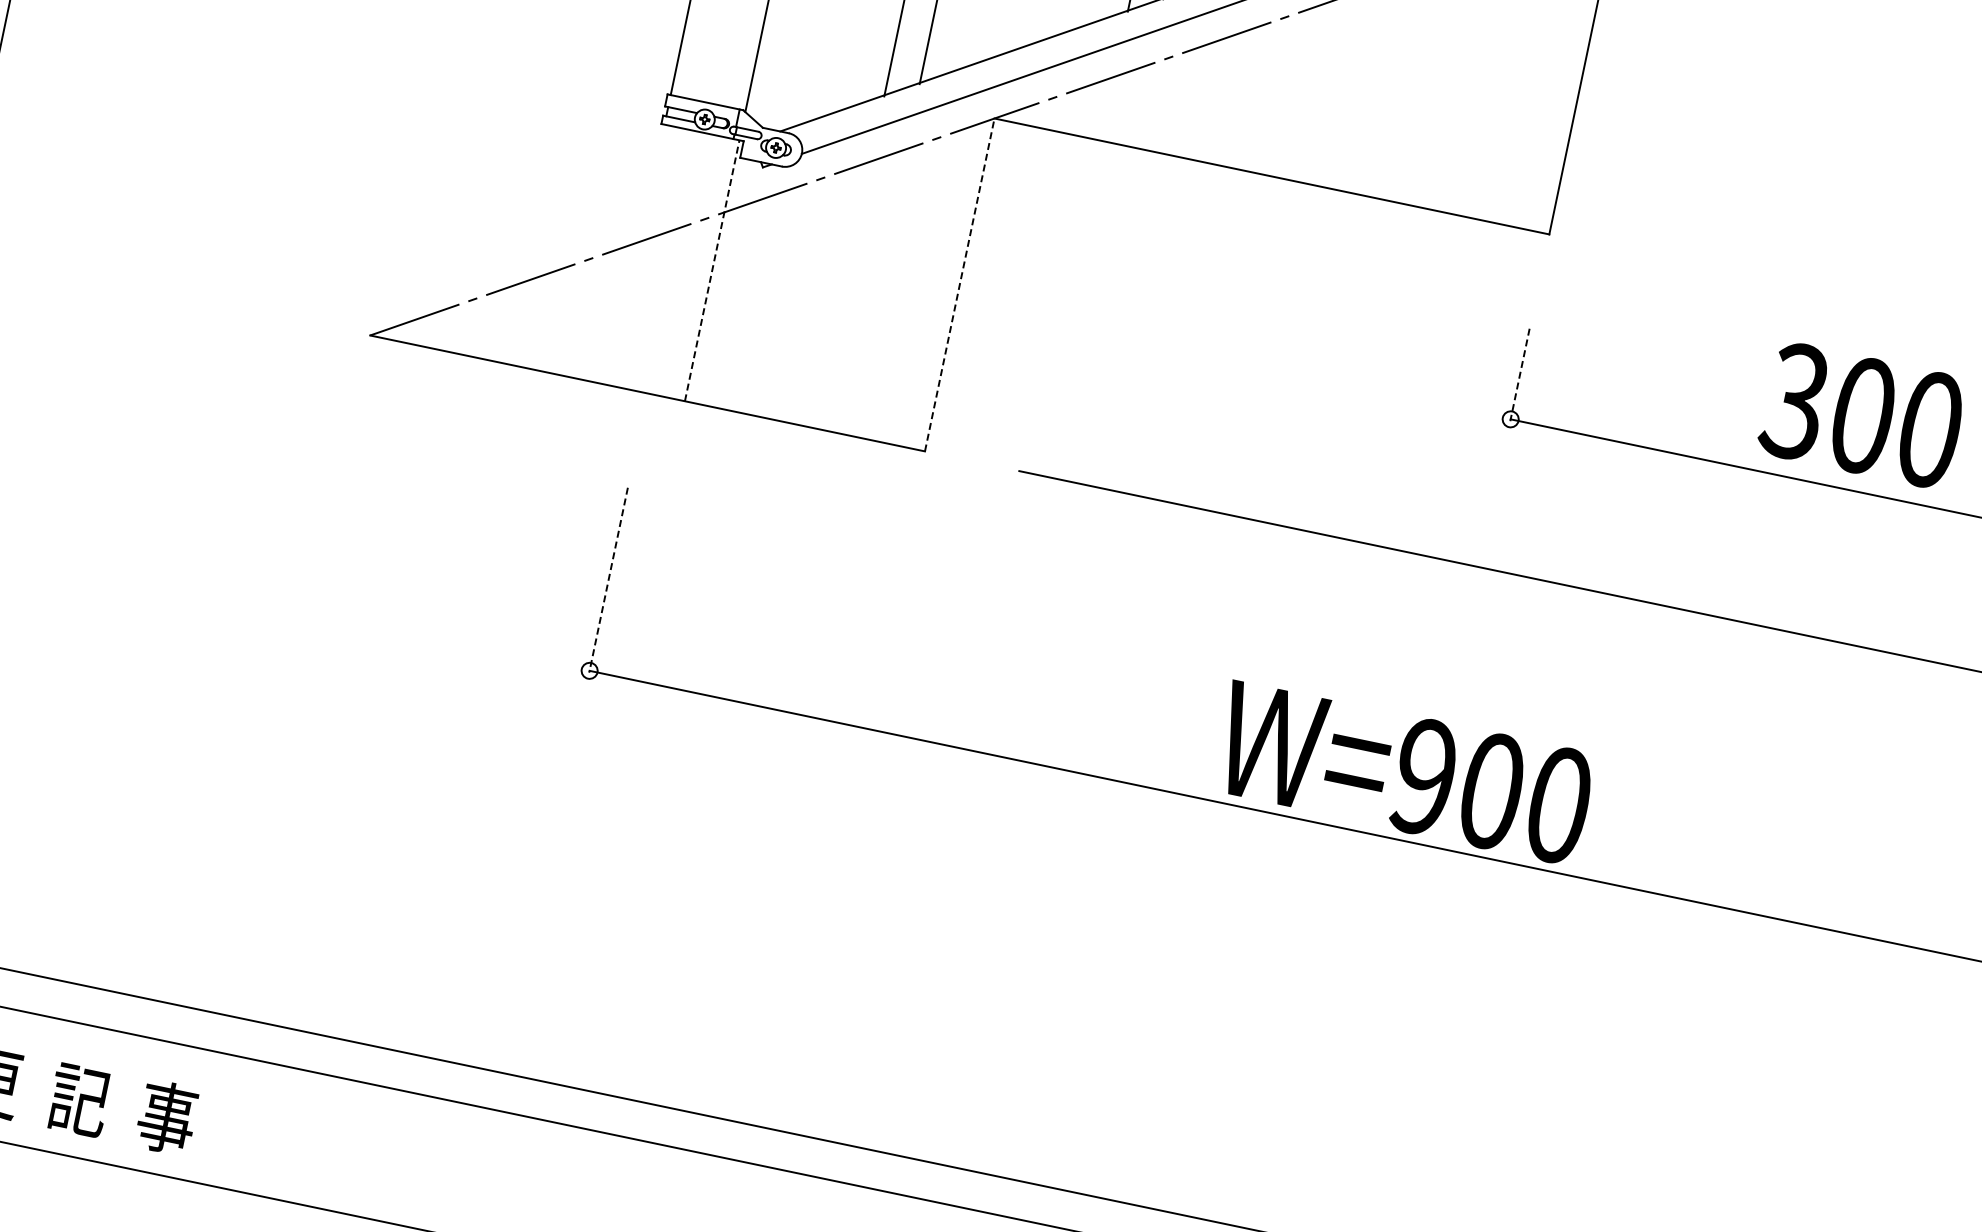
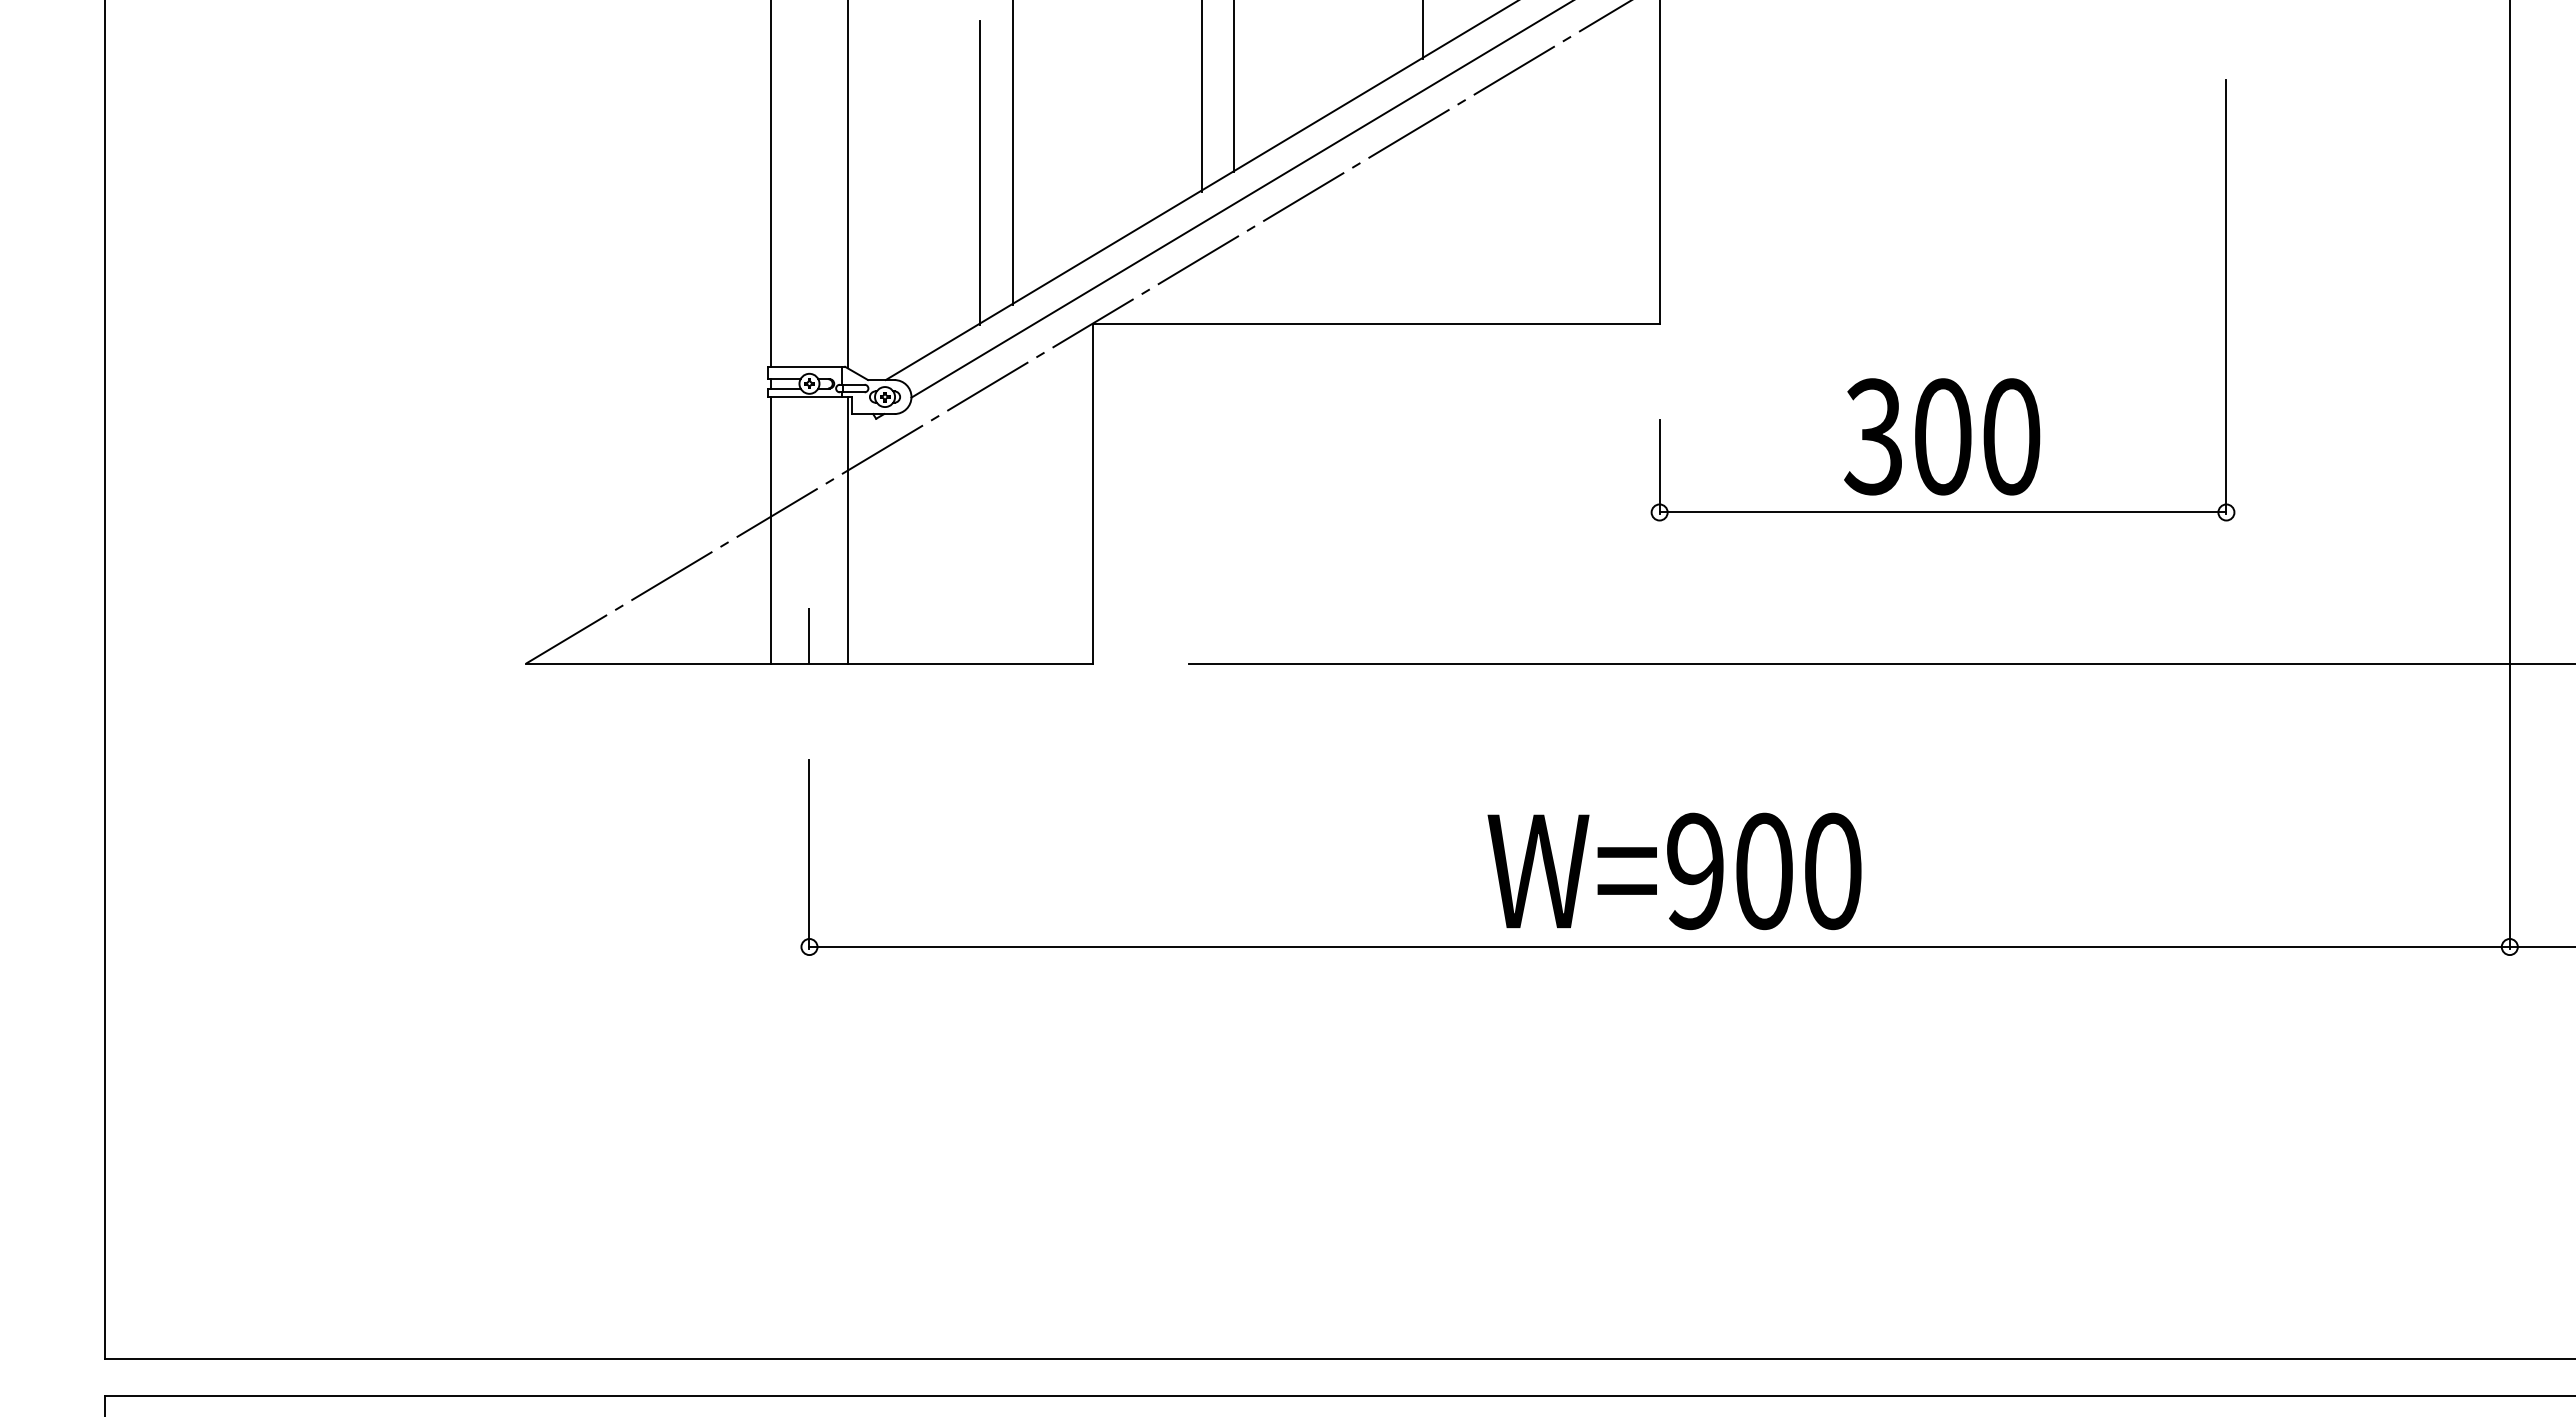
line: (637, 255) -> (771, 530), added
line: (712, 269) -> (847, 529), dashed -> solid
line: (959, 284) -> (1092, 493), dashed -> solid
line: (653, 365) -> (809, 635), added
line: (1519, 375) -> (1659, 467), dashed -> solid
text: (1862, 415) -> (1942, 436), moved
line: (608, 580) -> (809, 854), dashed -> solid
text: (1403, 773) -> (1674, 871), moved

